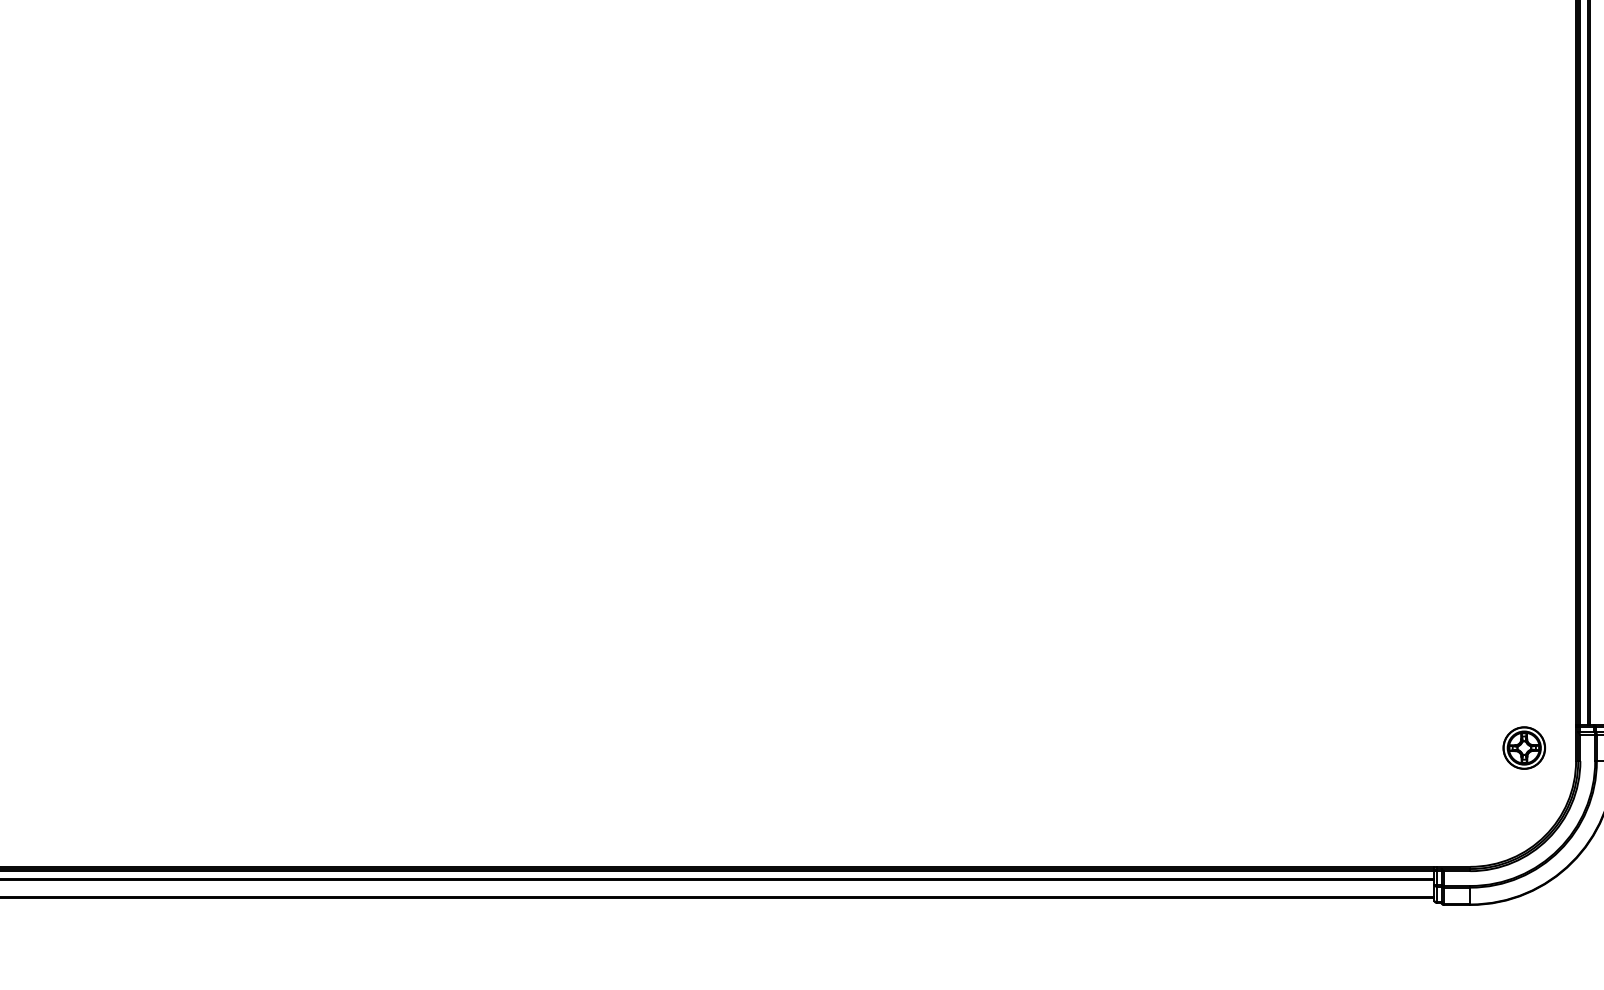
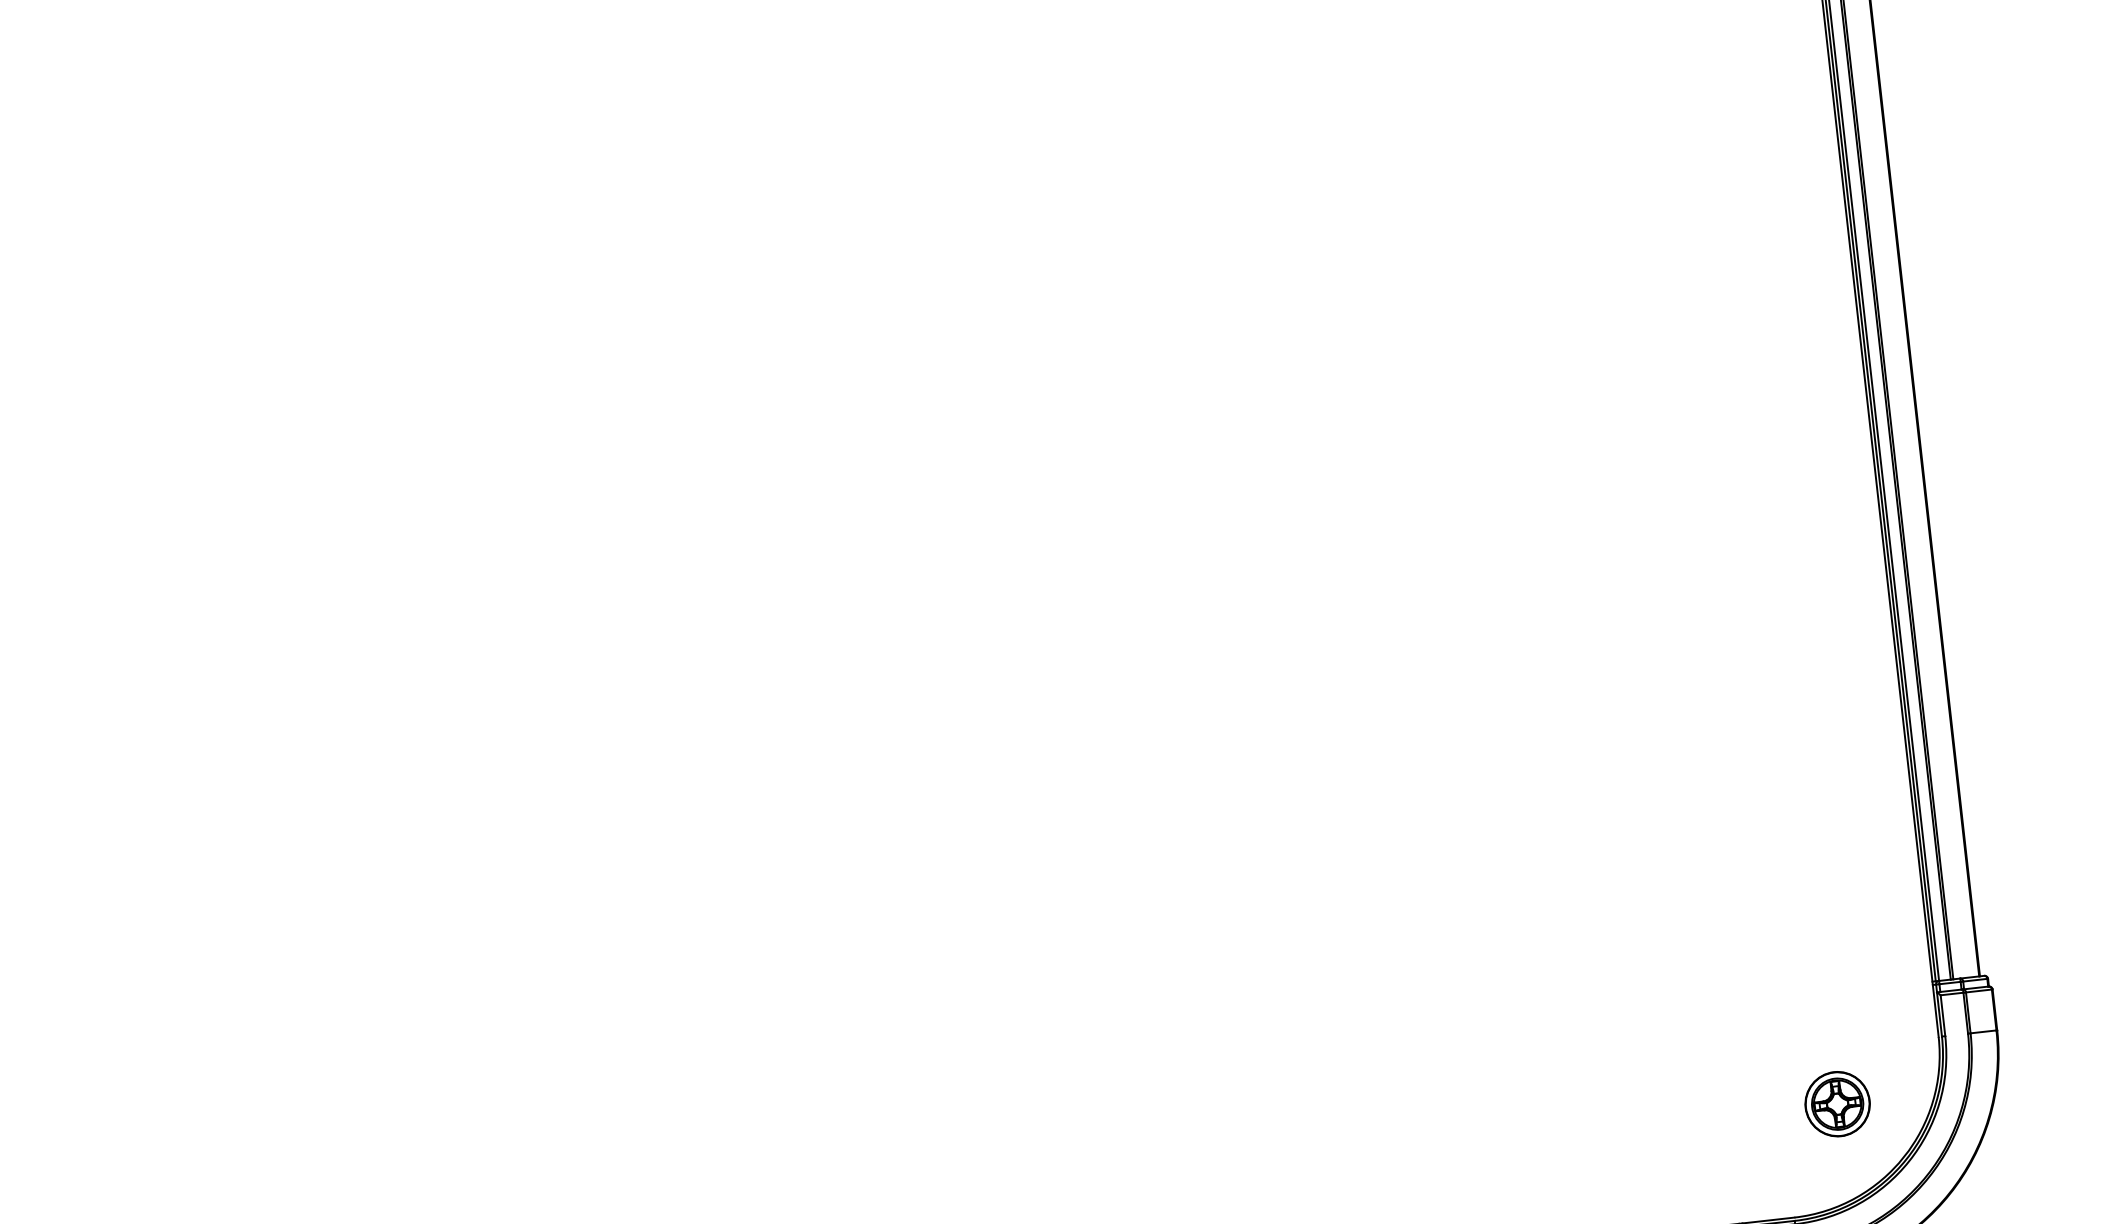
part: (1524, 747) -> (1837, 1103), moved

